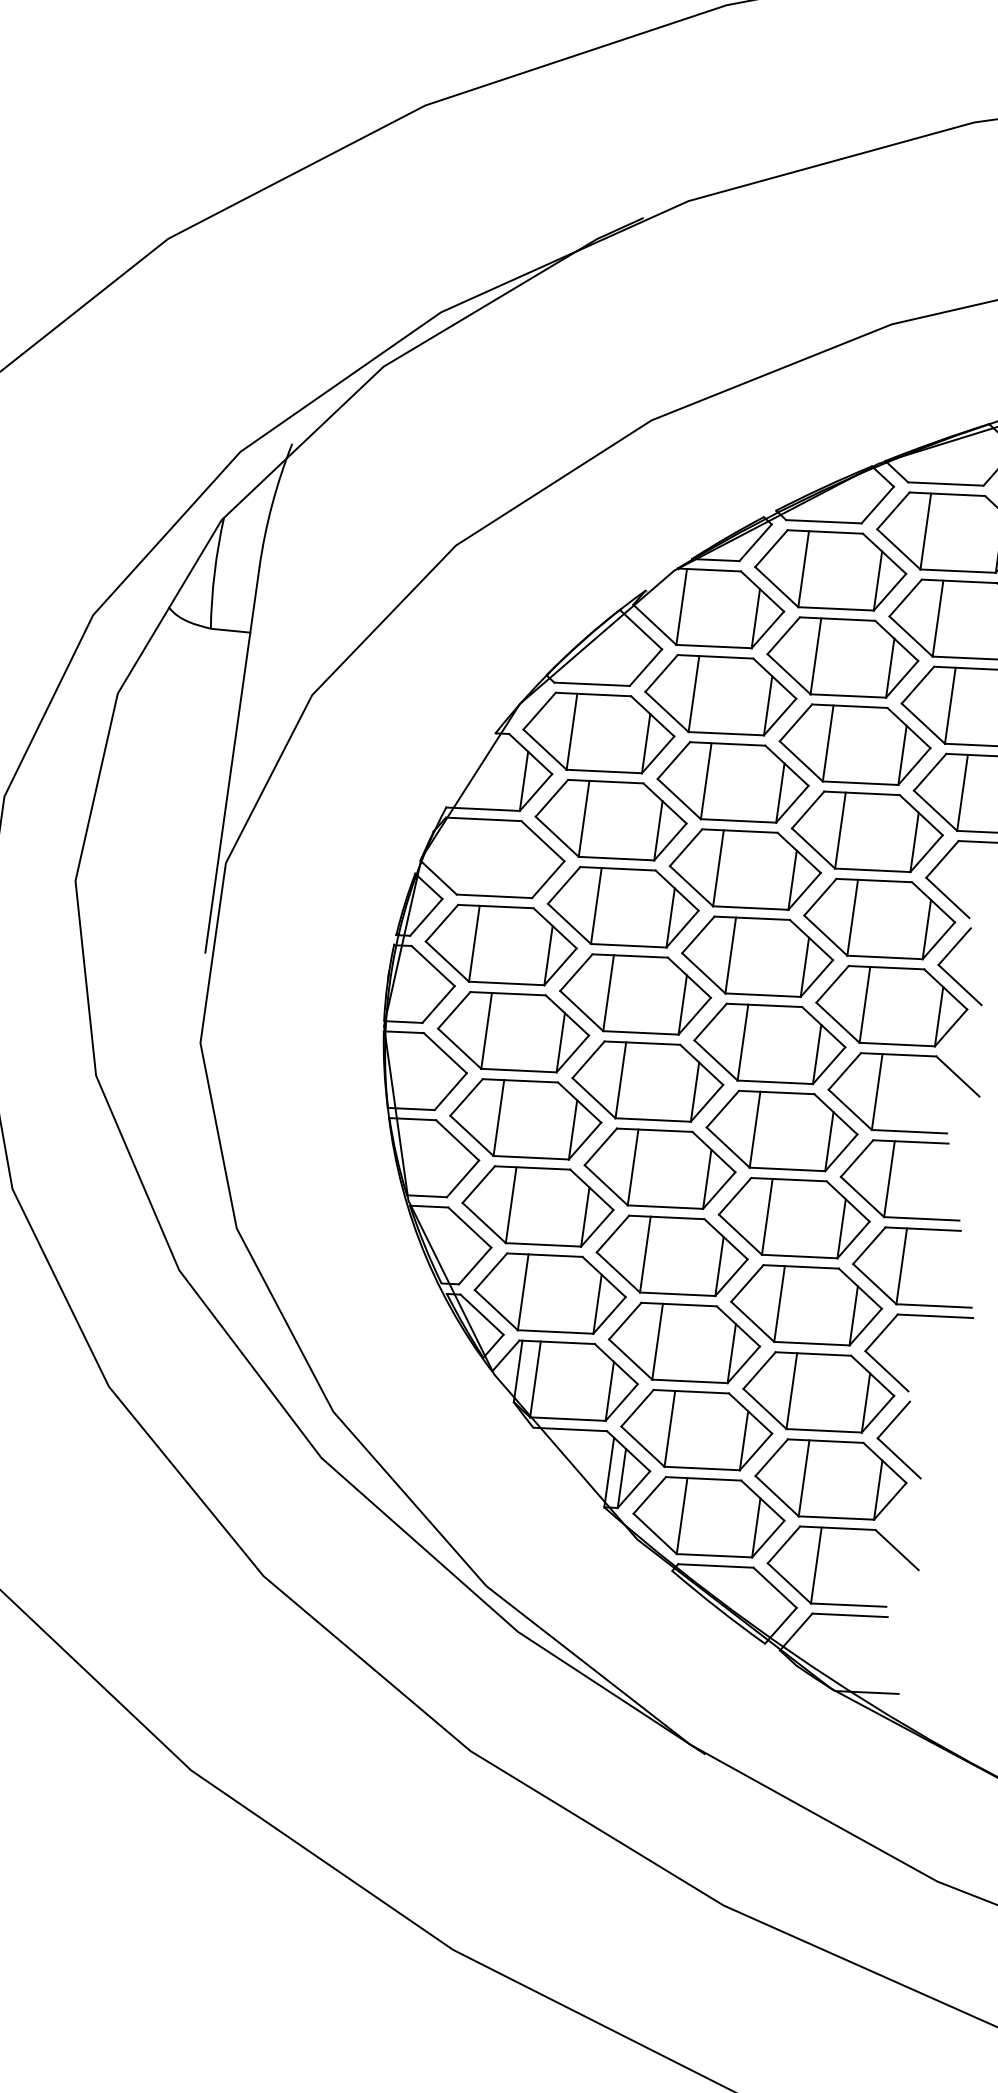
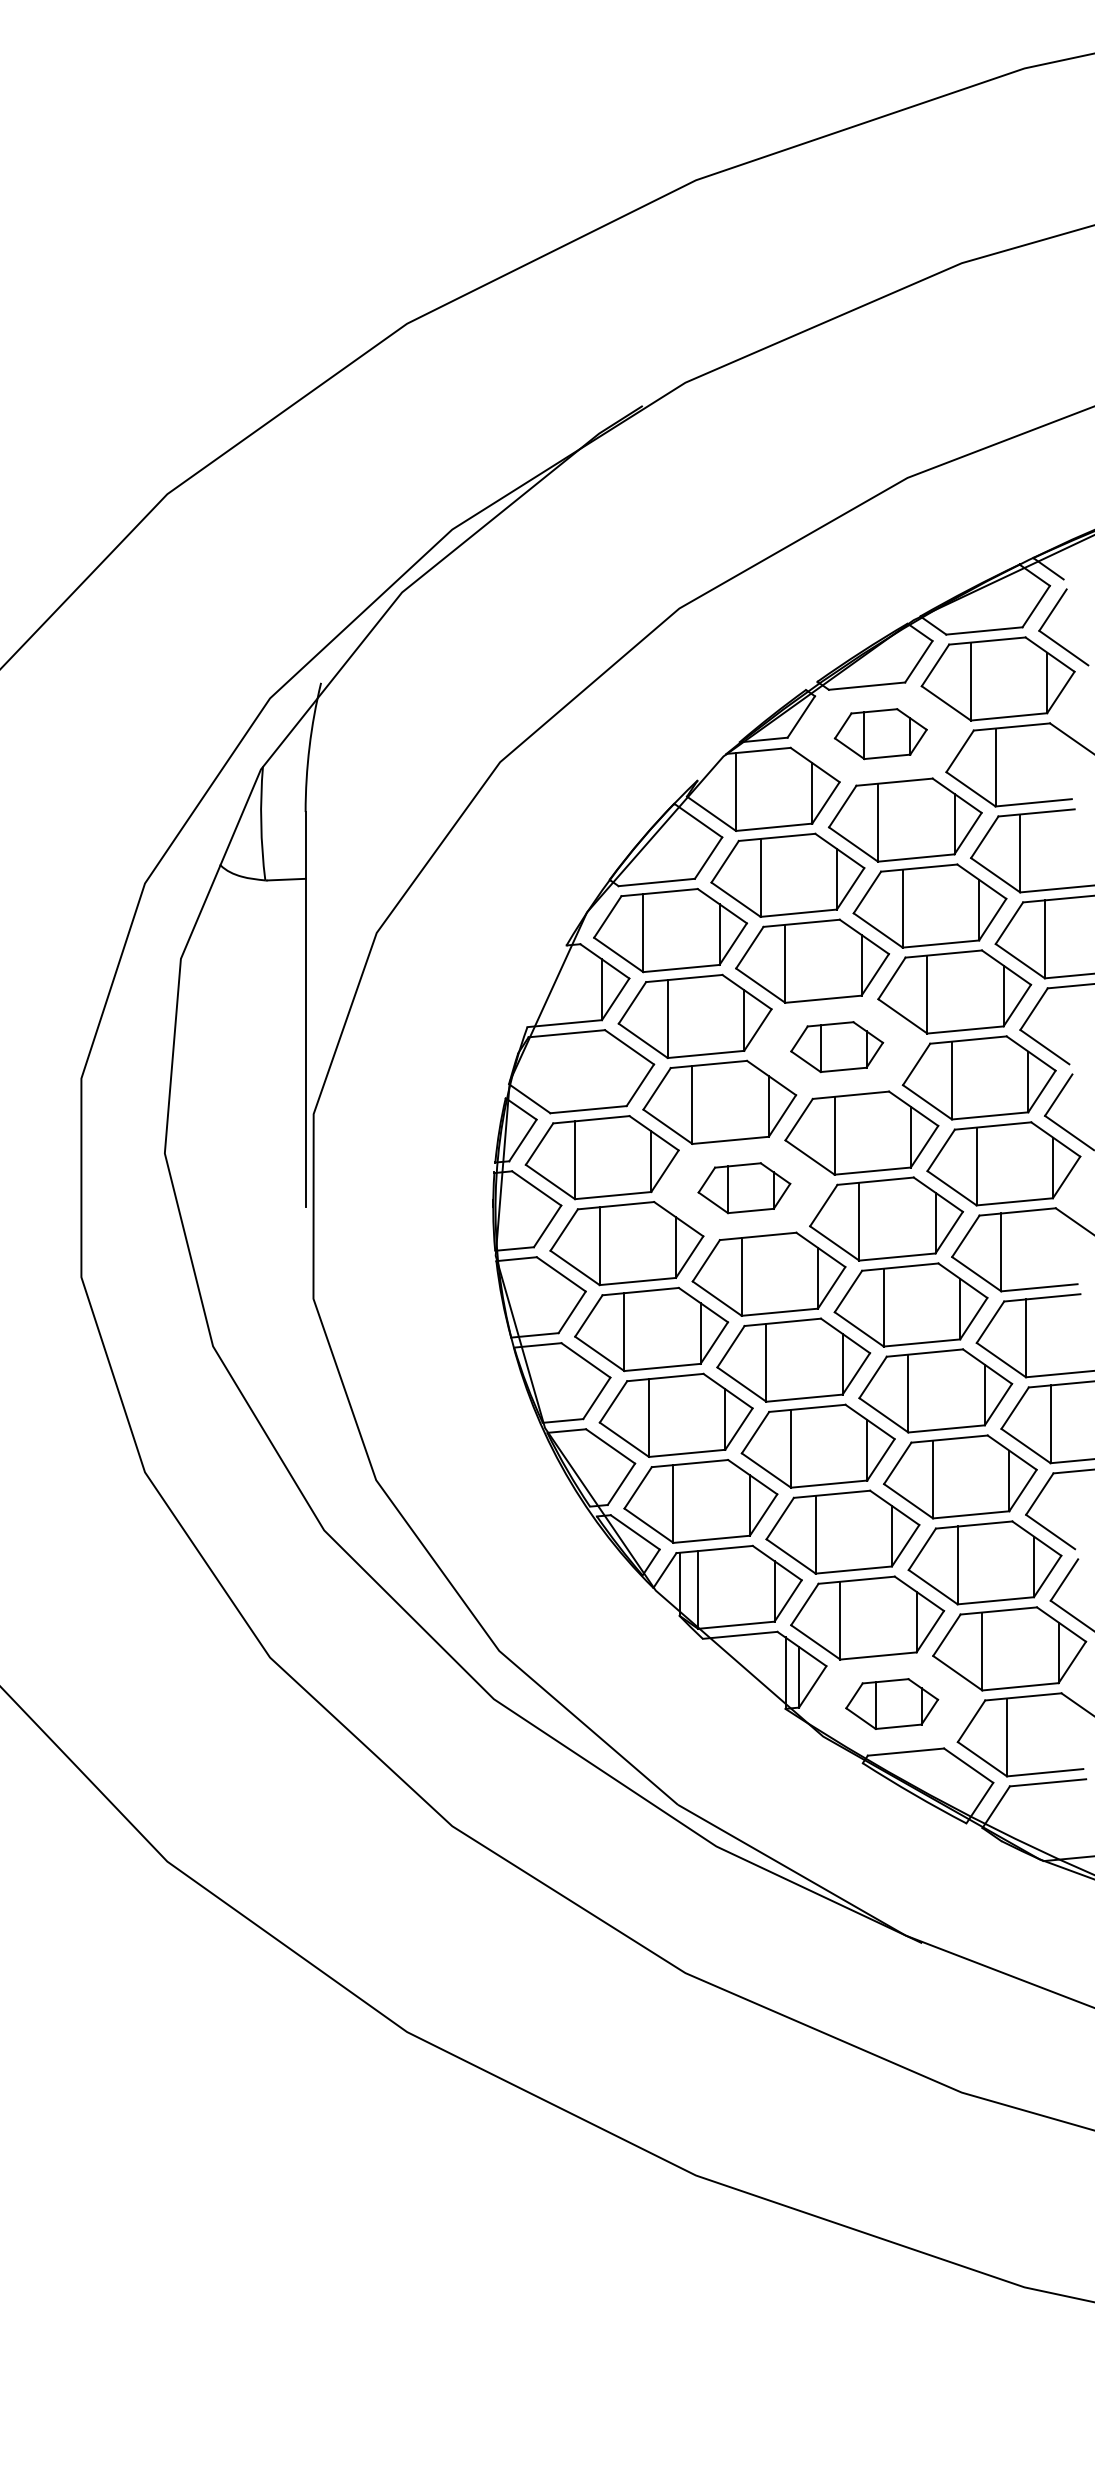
part: (830, 569) -> (880, 733), size x0.6
part: (744, 868) -> (836, 1046), size x0.6
part: (635, 993) -> (744, 1187), size x0.6
part: (708, 1516) -> (891, 1703), size x0.6

